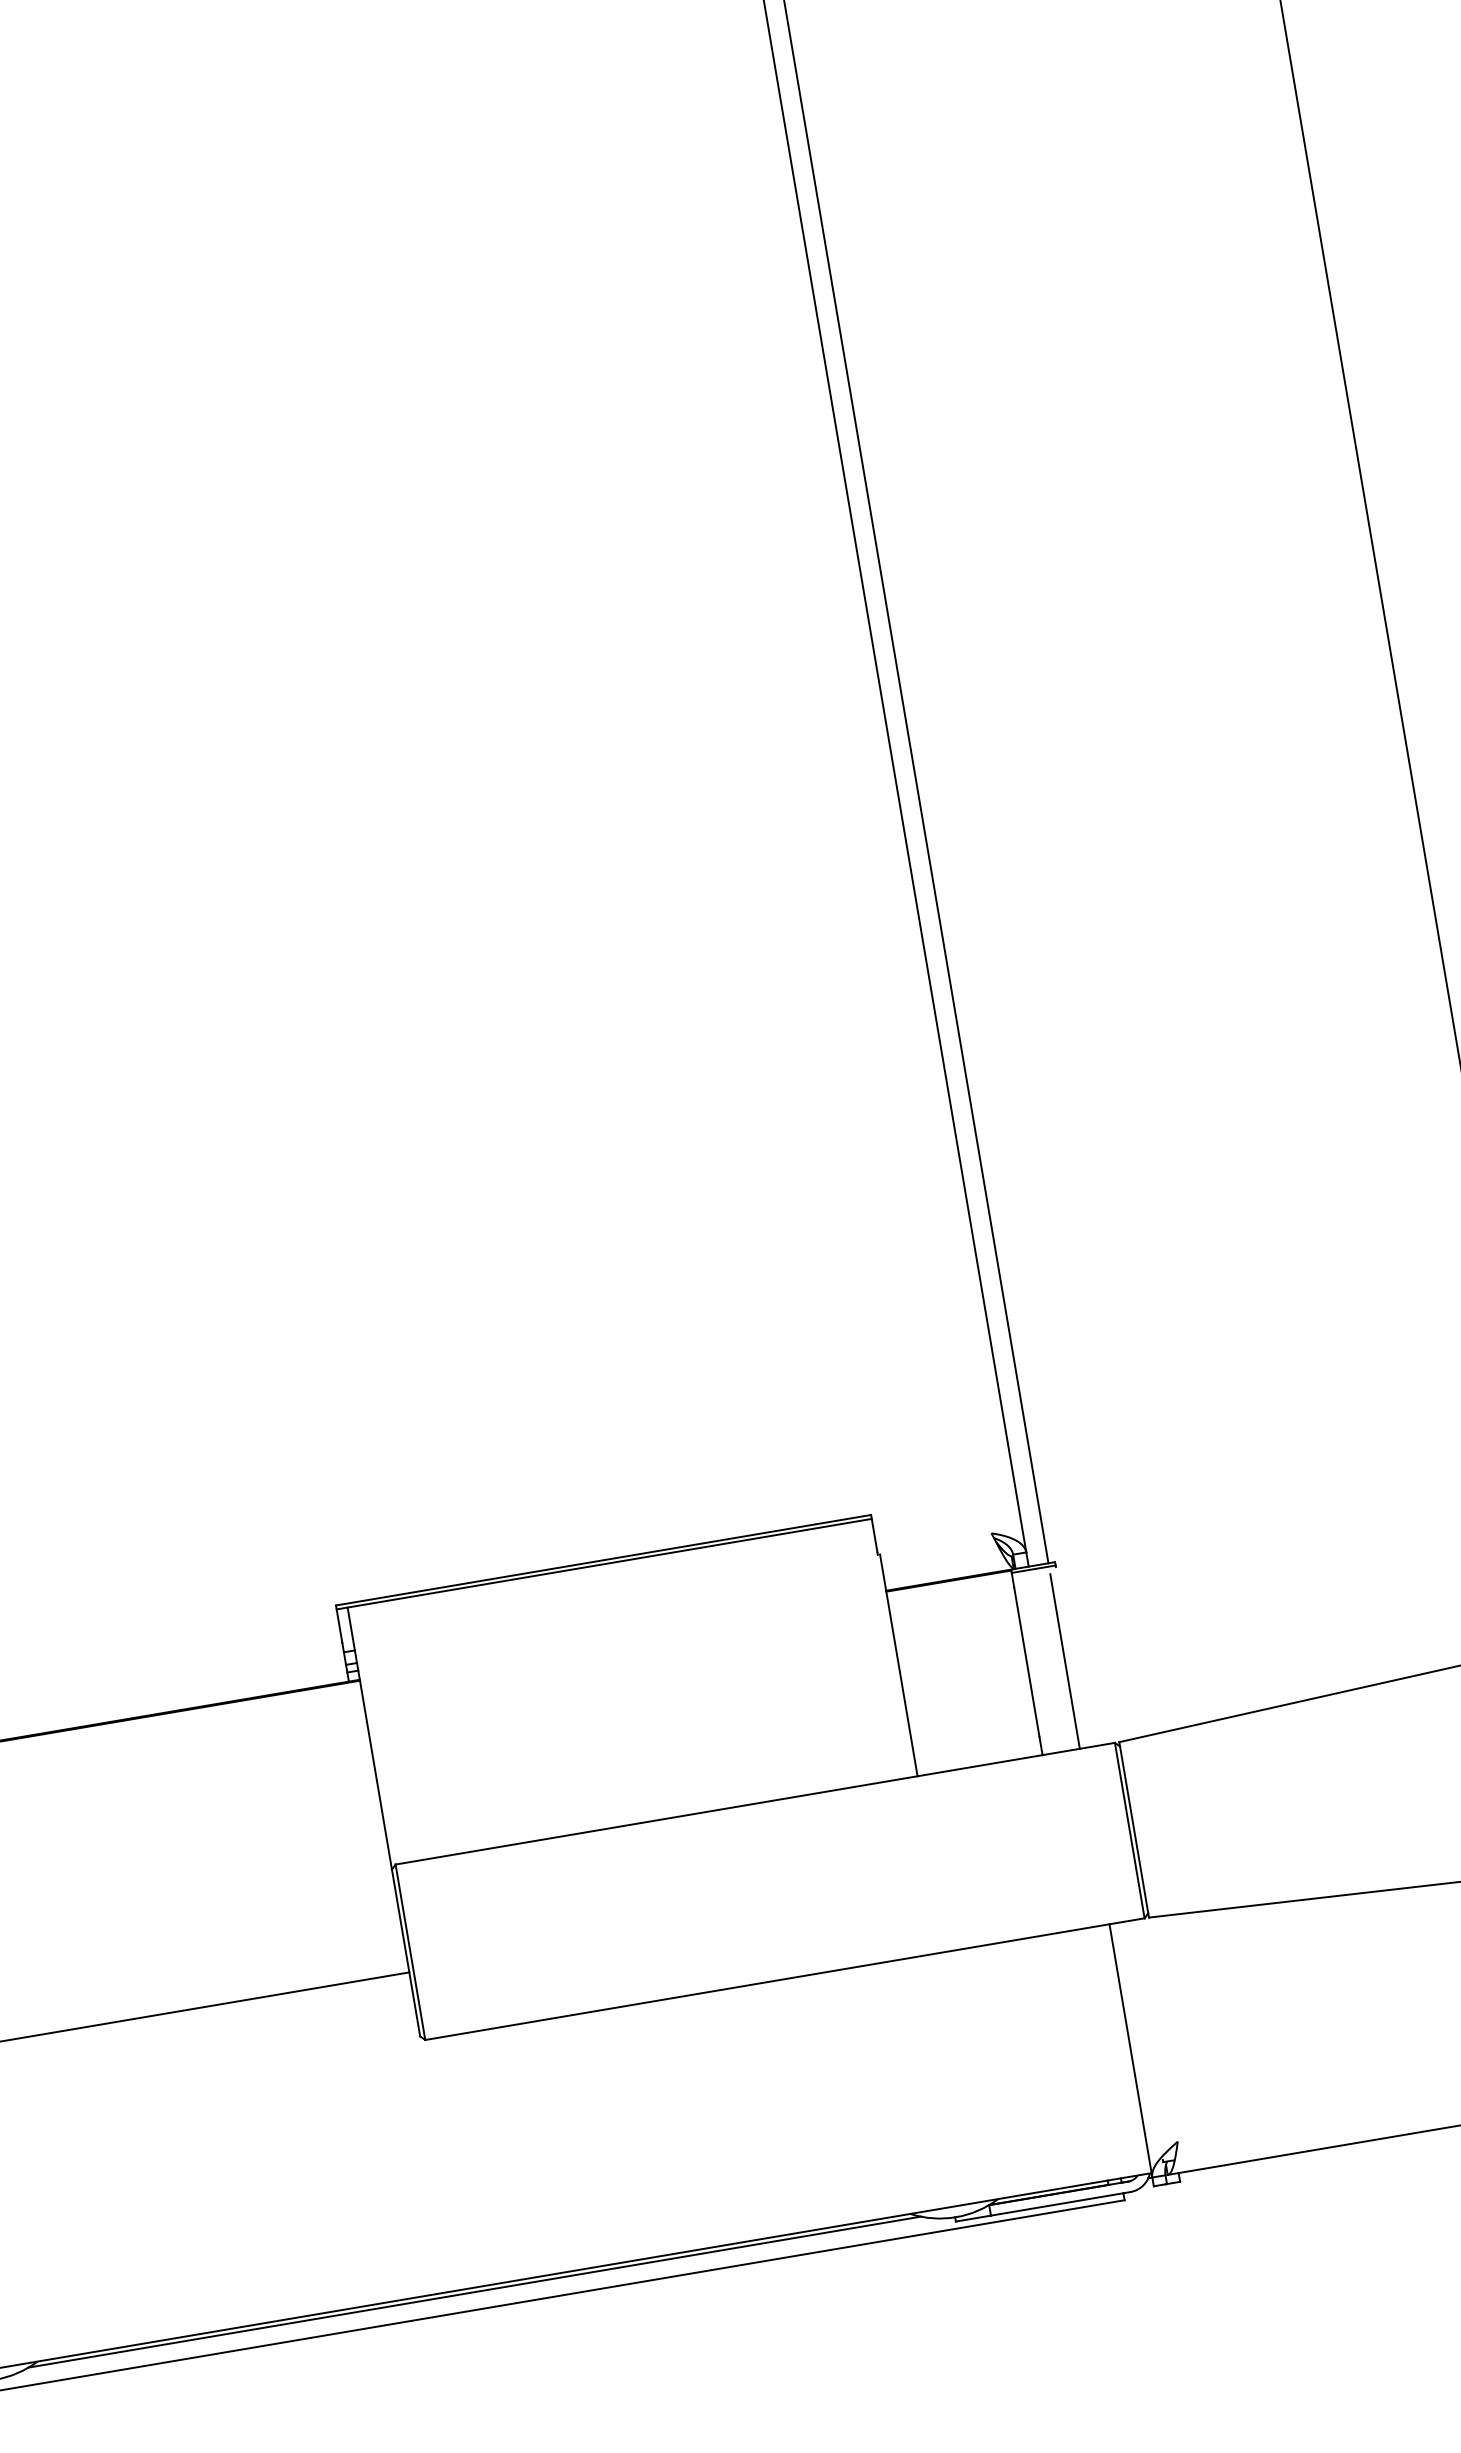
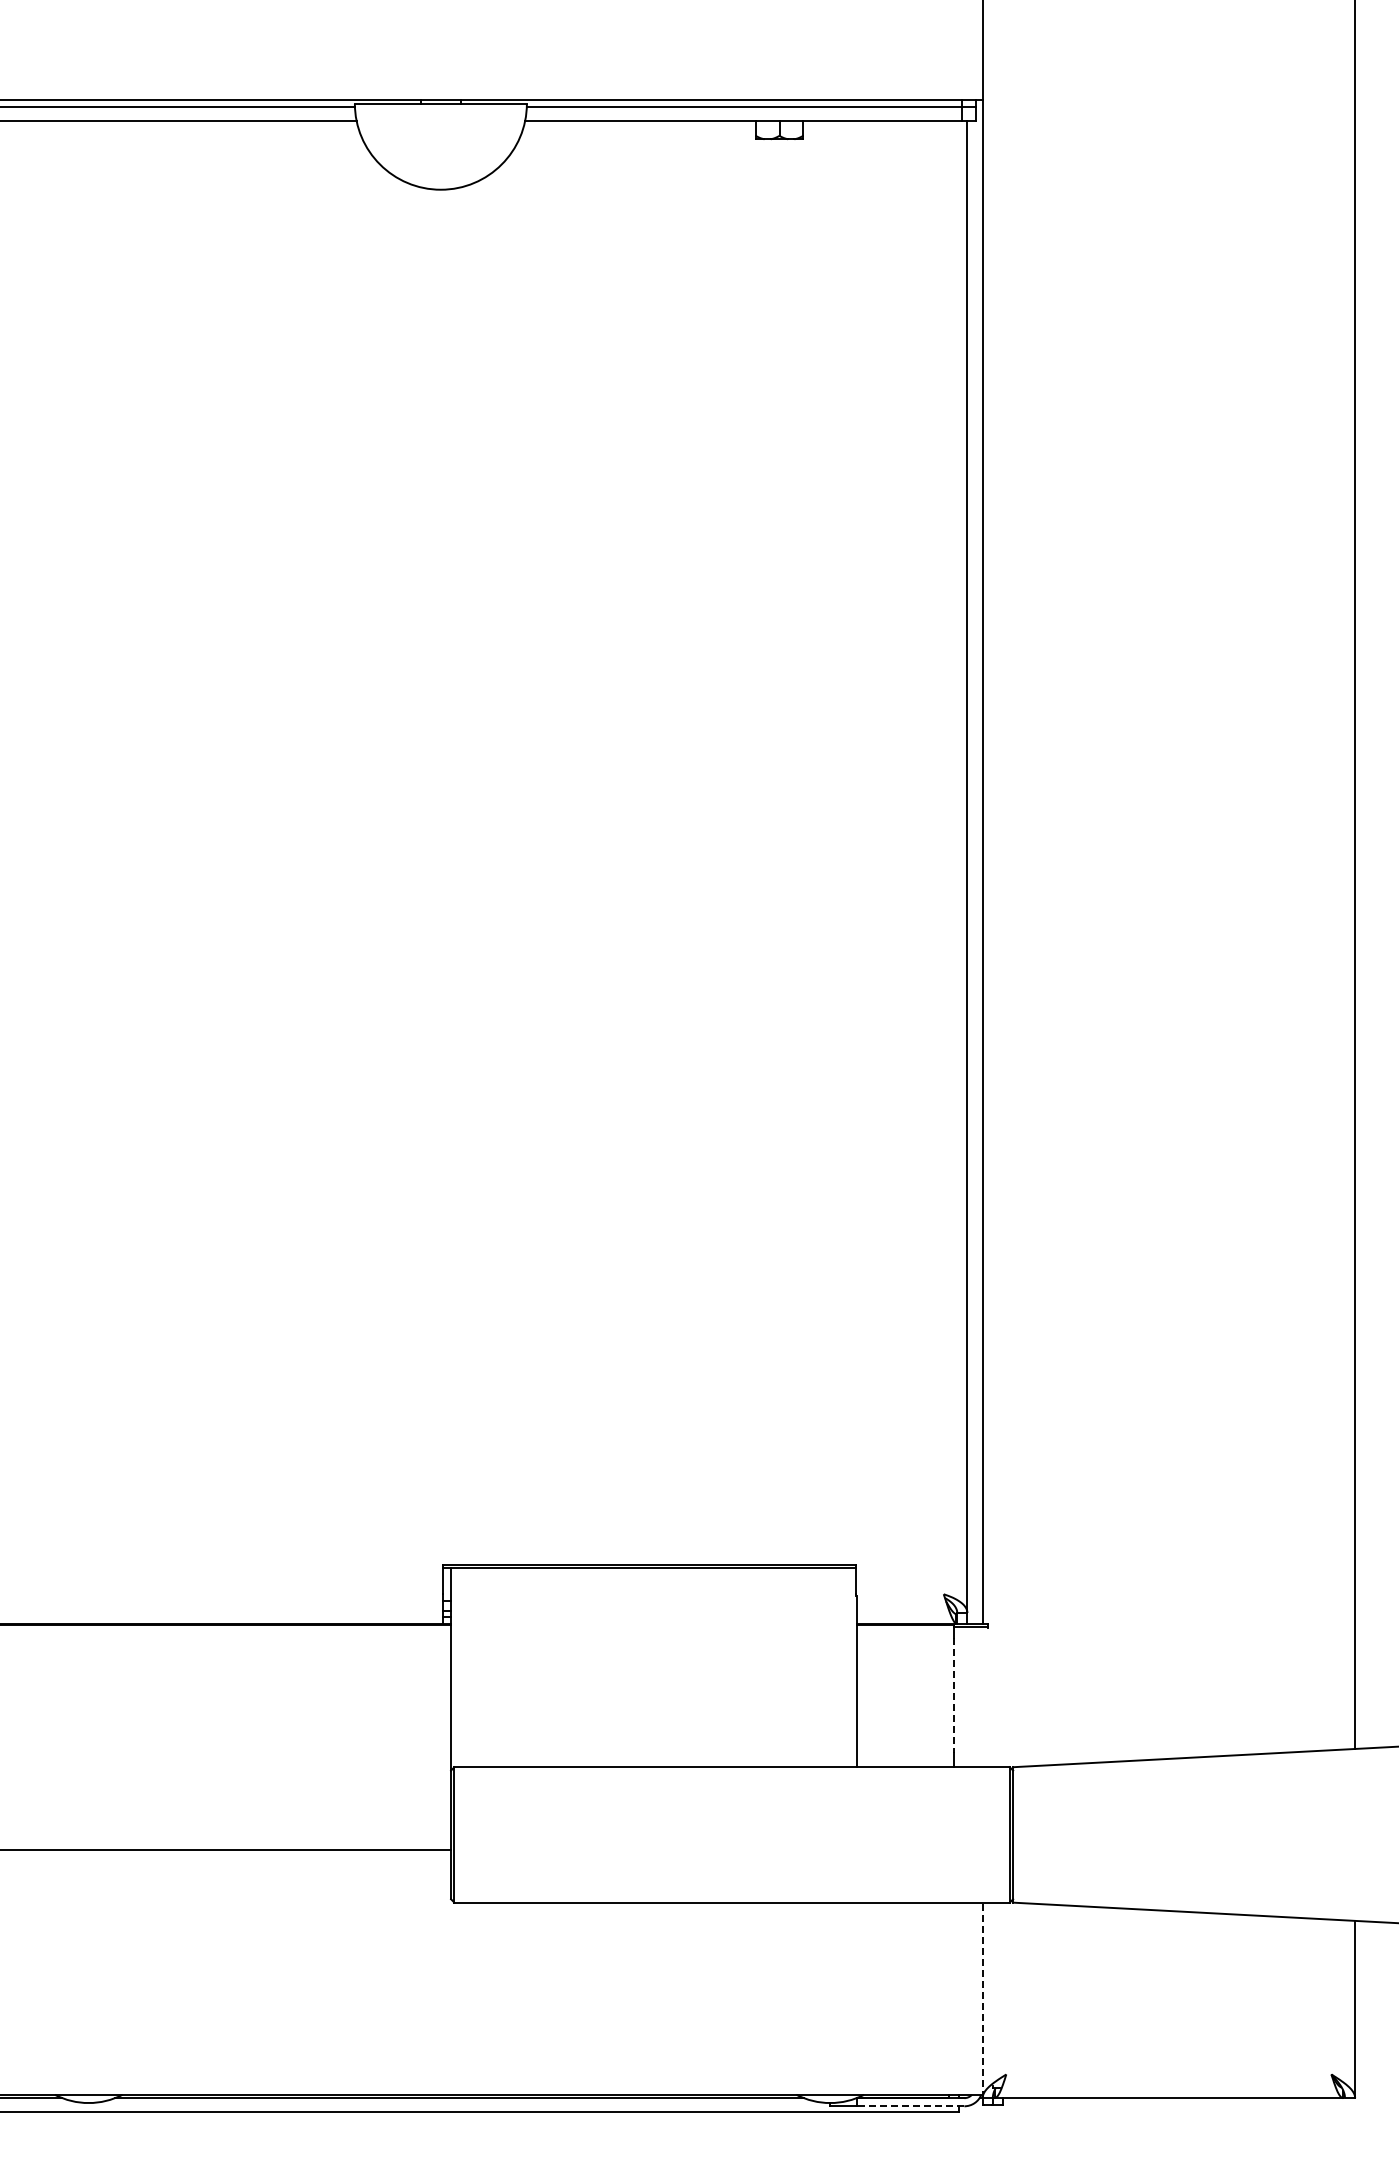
line: (1064, 1661) -> (982, 1699), removed
line: (1026, 1662) -> (953, 1695), solid -> dashed
line: (1130, 2051) -> (982, 2000), solid -> dashed
line: (1060, 2204) -> (910, 2106), solid -> dashed

